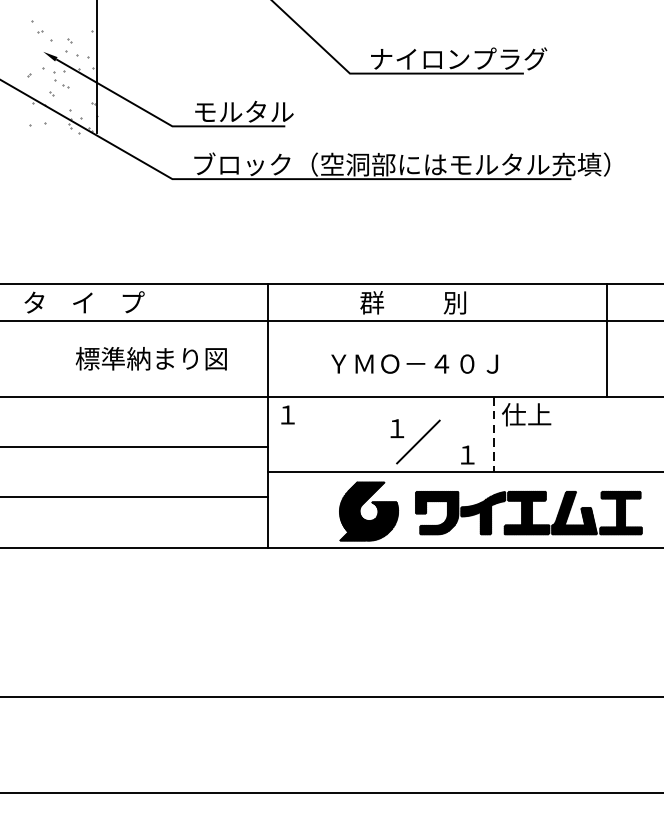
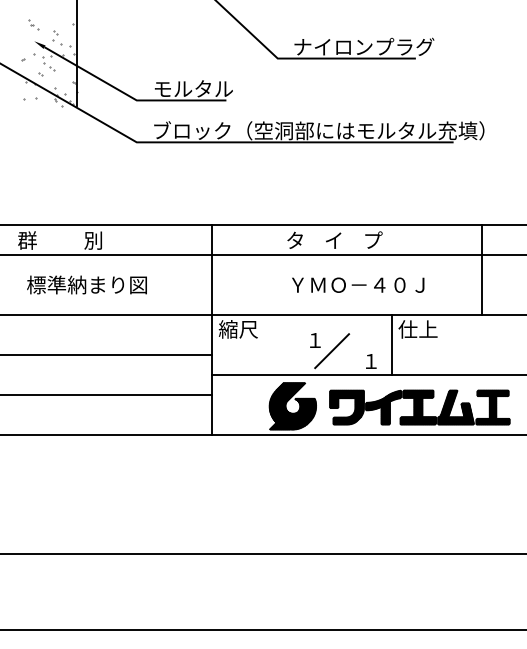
part: (42, 30) -> (33, 24), size x0.62
text: (83, 302) -> (66, 240), タ    イ    プ -> 群          別
text: (421, 302) -> (334, 240), 群          別 -> タ    イ    プ
text: (150, 358) -> (86, 284), moved
text: (415, 363) -> (358, 284), moved
text: (299, 414) -> (237, 329), １ -> 縮尺
line: (494, 434) -> (392, 345), dashed -> solid

